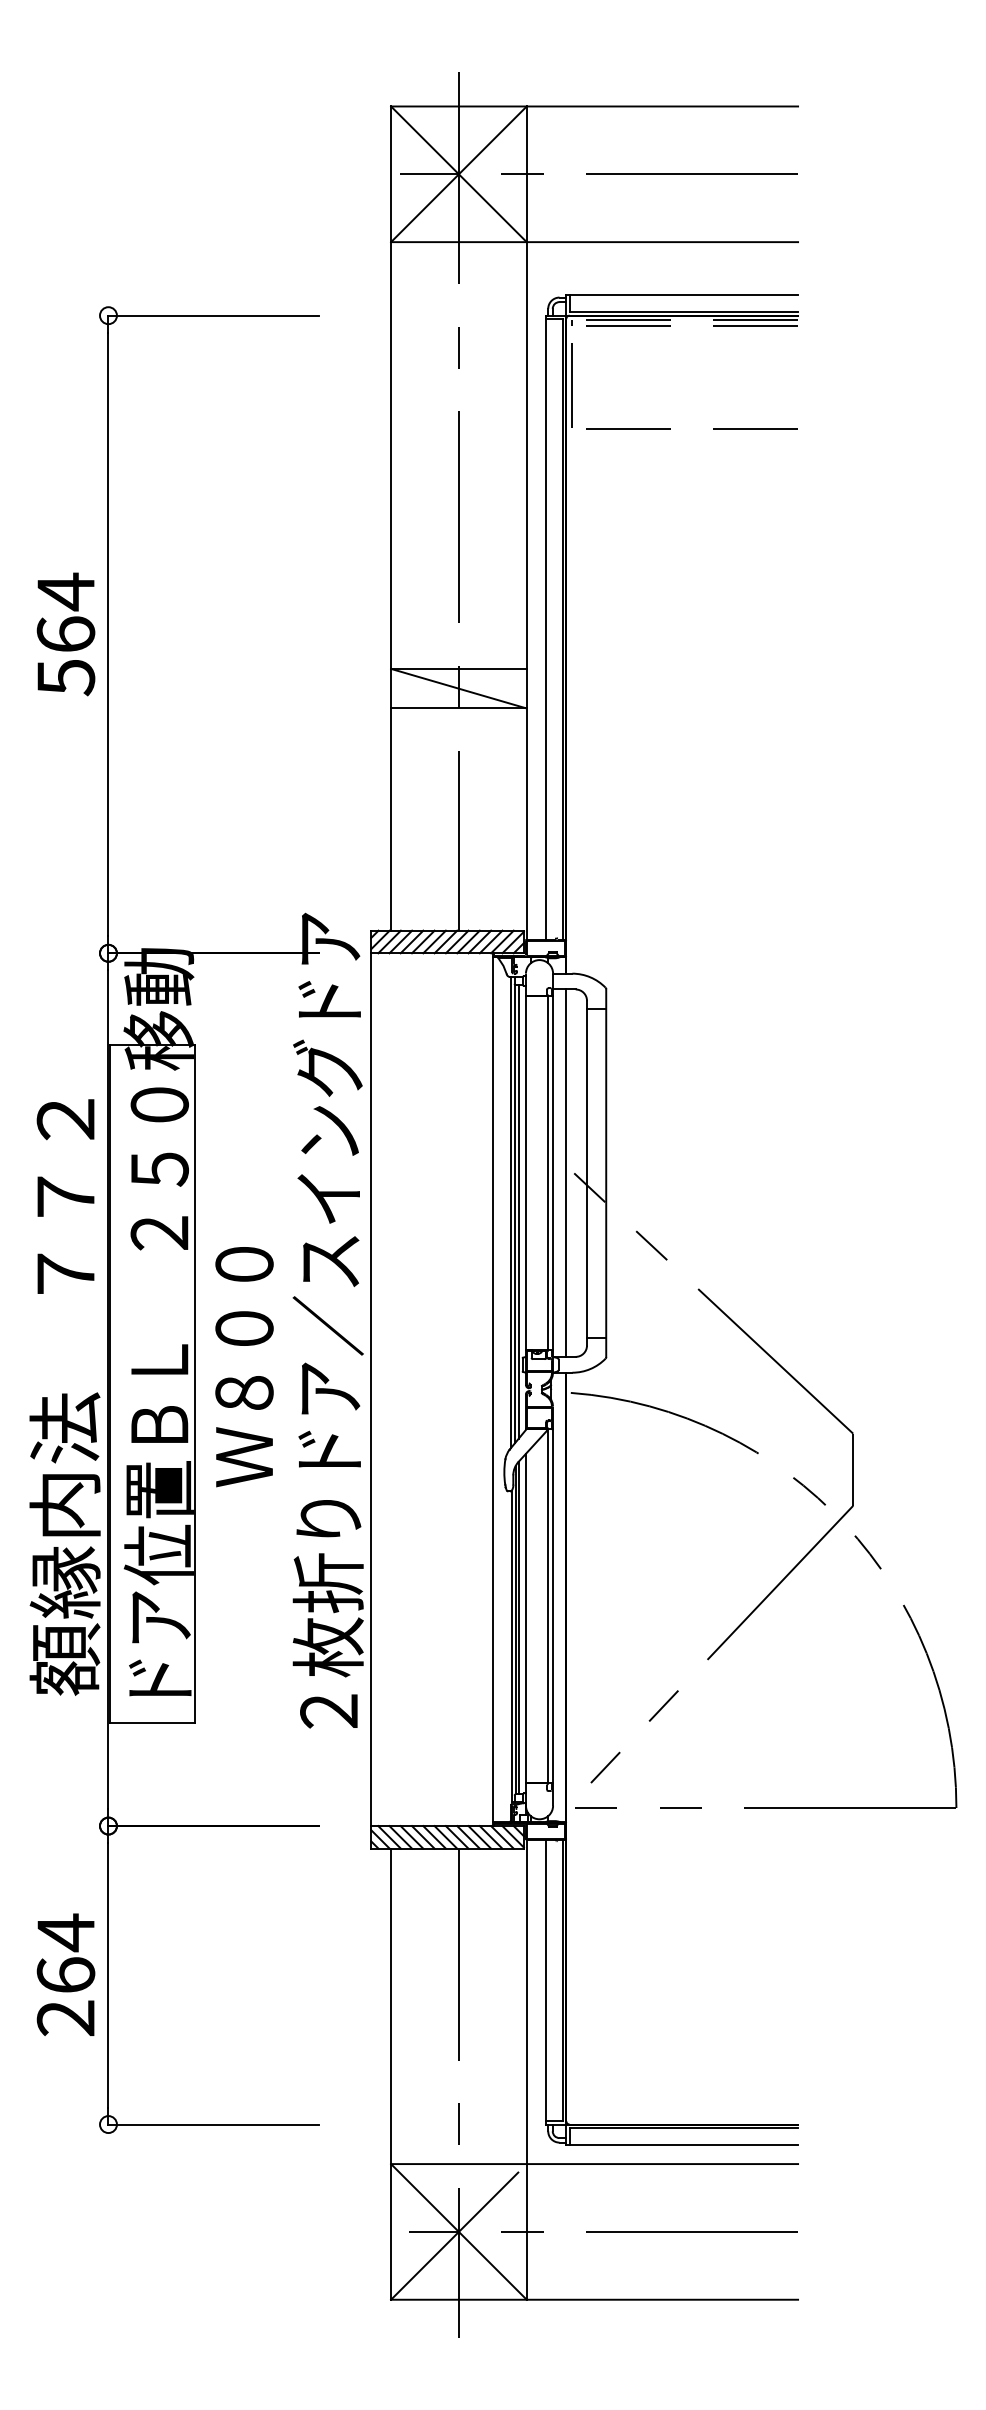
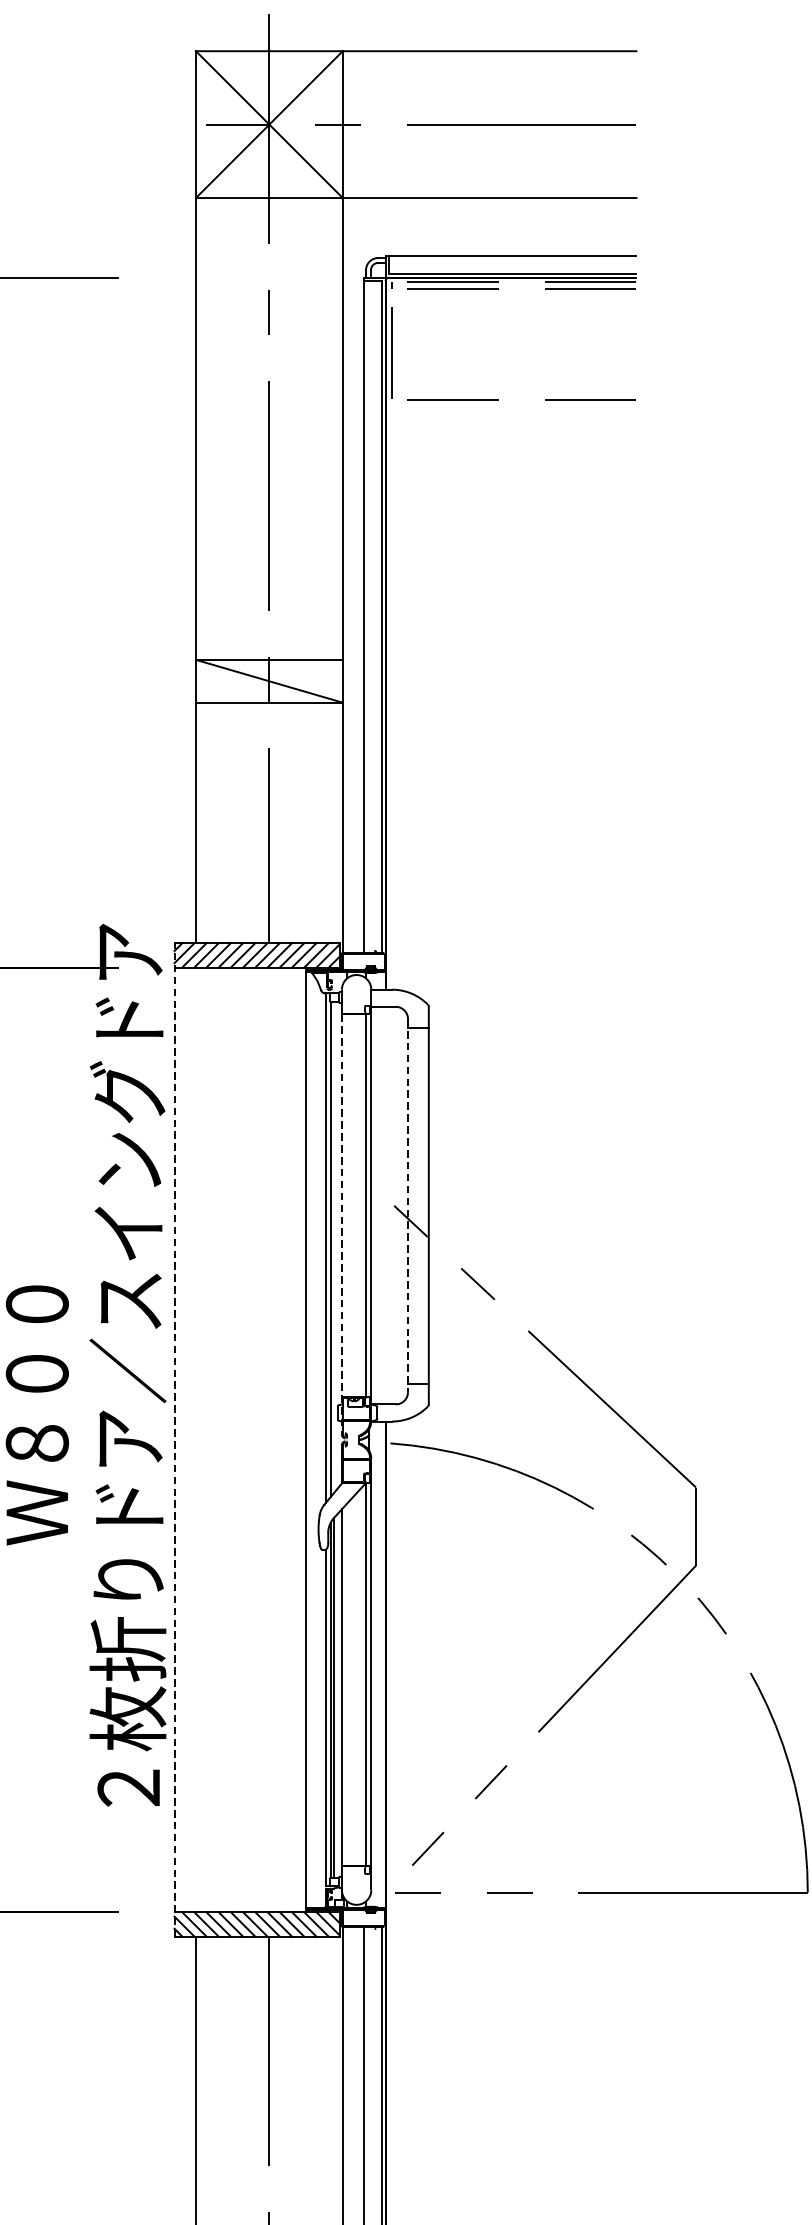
line: (566, 1172) -> (385, 1204), removed
line: (587, 1173) -> (408, 1205), solid -> dashed
line: (525, 1191) -> (341, 1225), solid -> dashed
line: (518, 1211) -> (333, 1247), removed
line: (371, 1389) -> (174, 1439), solid -> dashed

